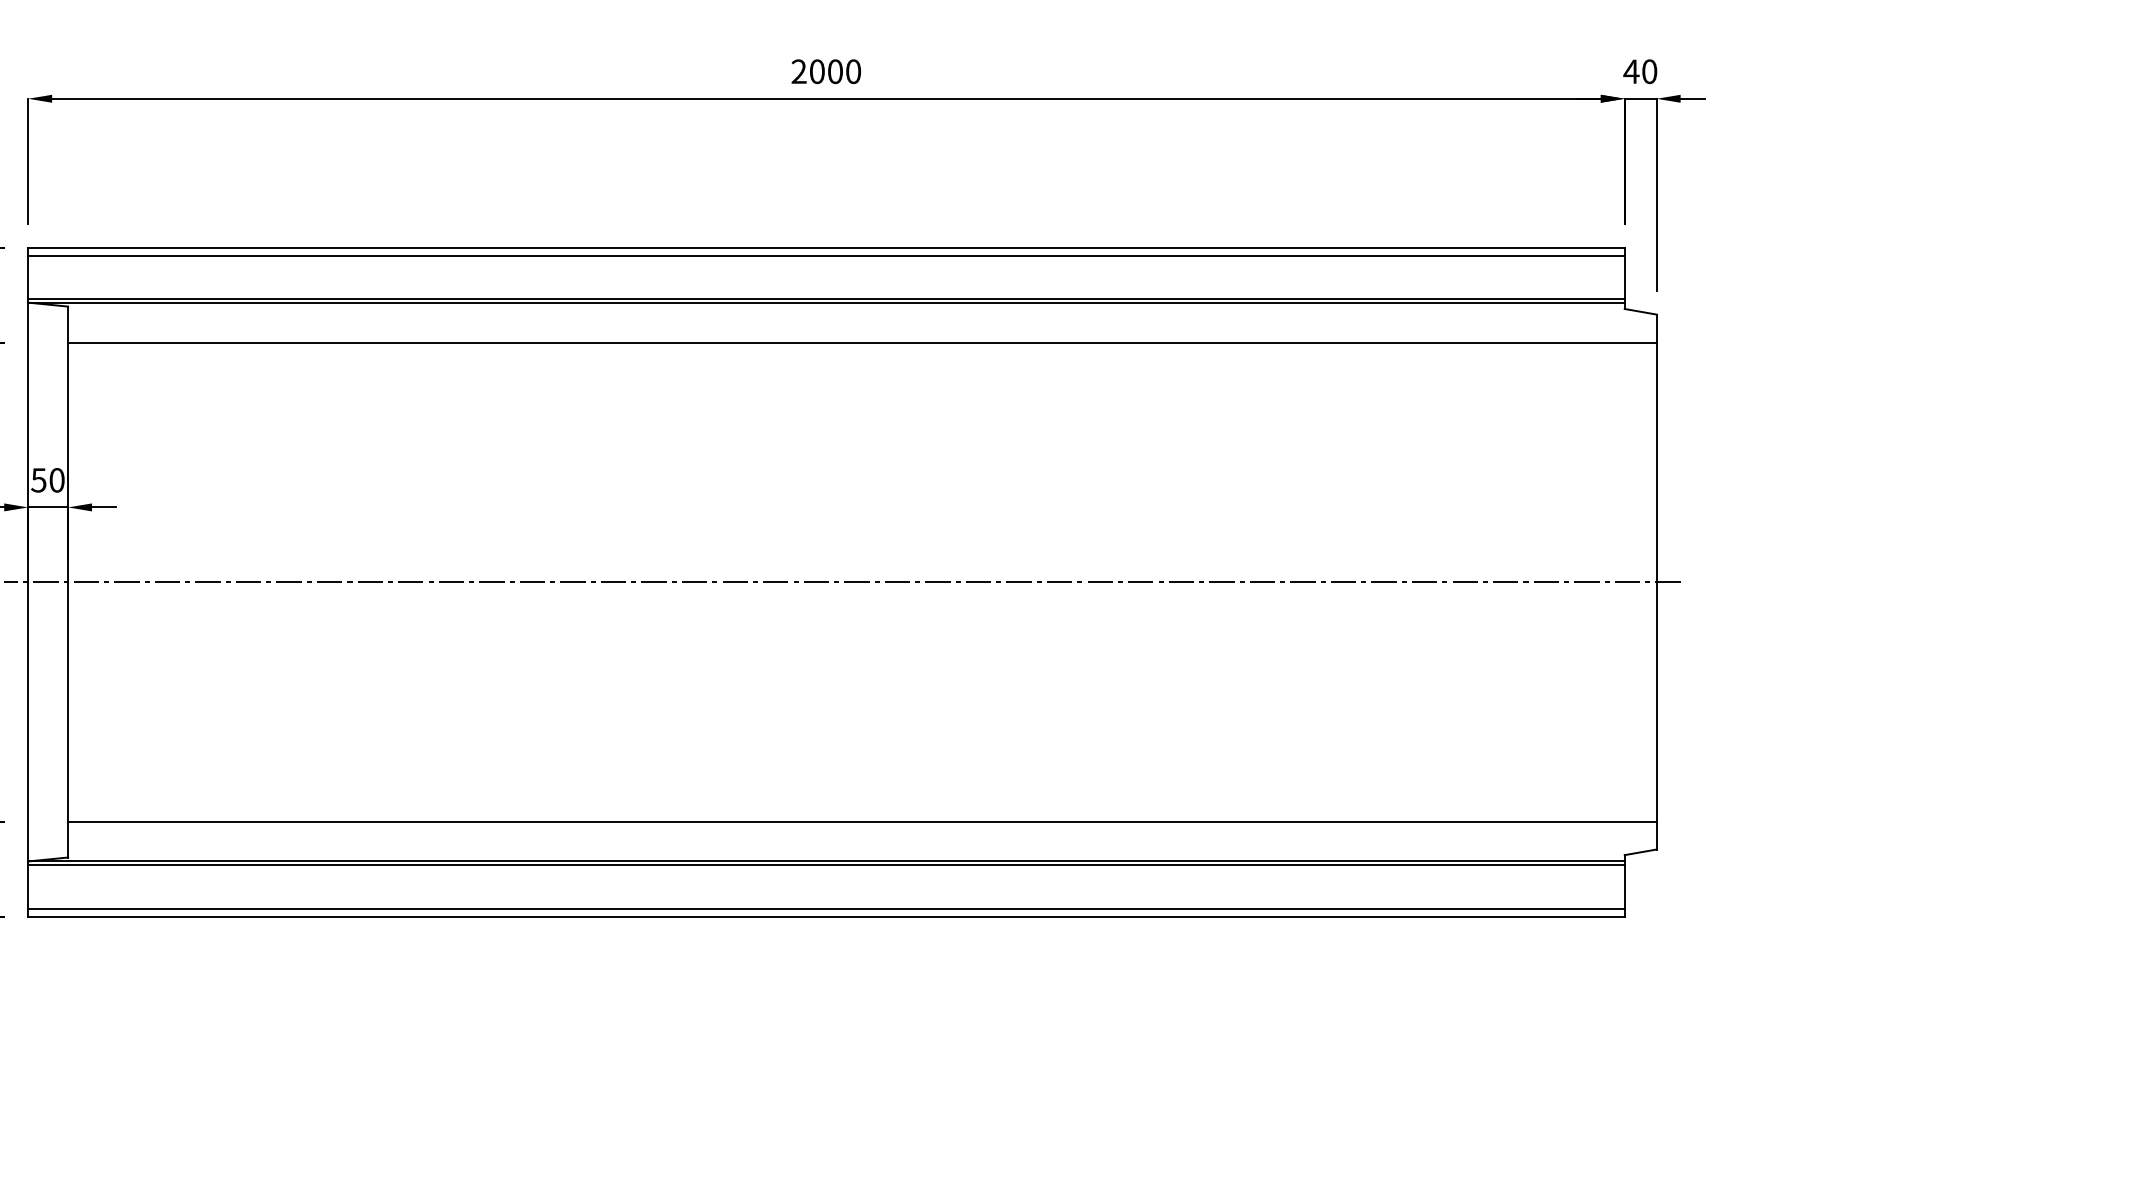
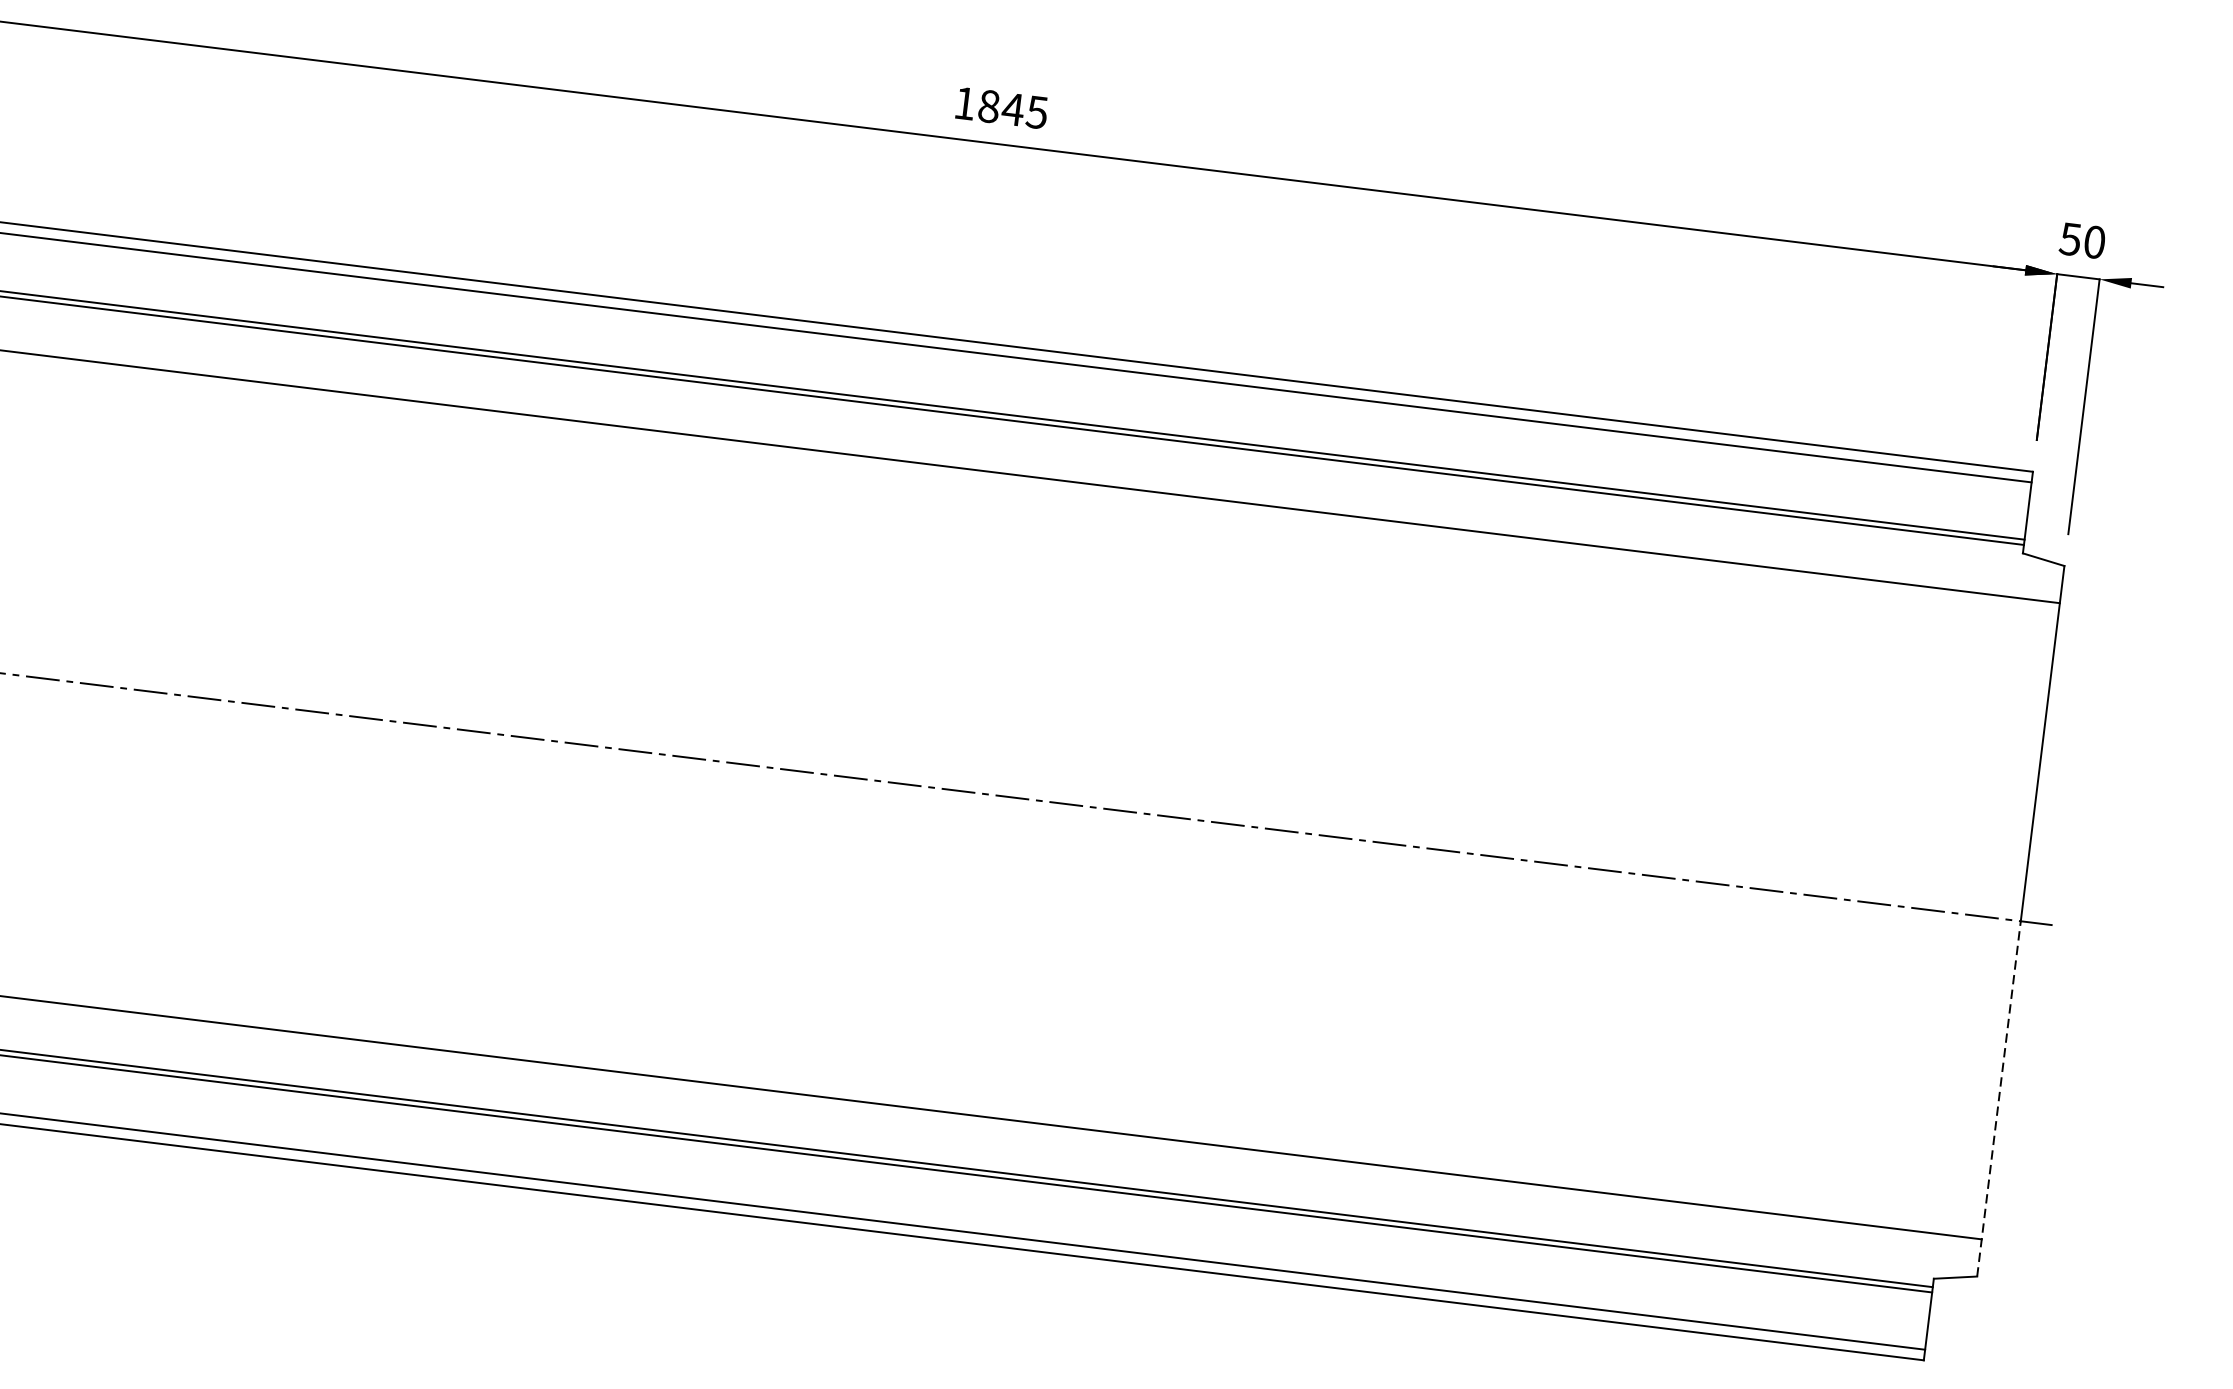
text: (826, 71) -> (1001, 107), 2000 -> 1845
text: (1631, 71) -> (2070, 239), 40 -> 50
line: (1656, 715) -> (1998, 1098), solid -> dashed

